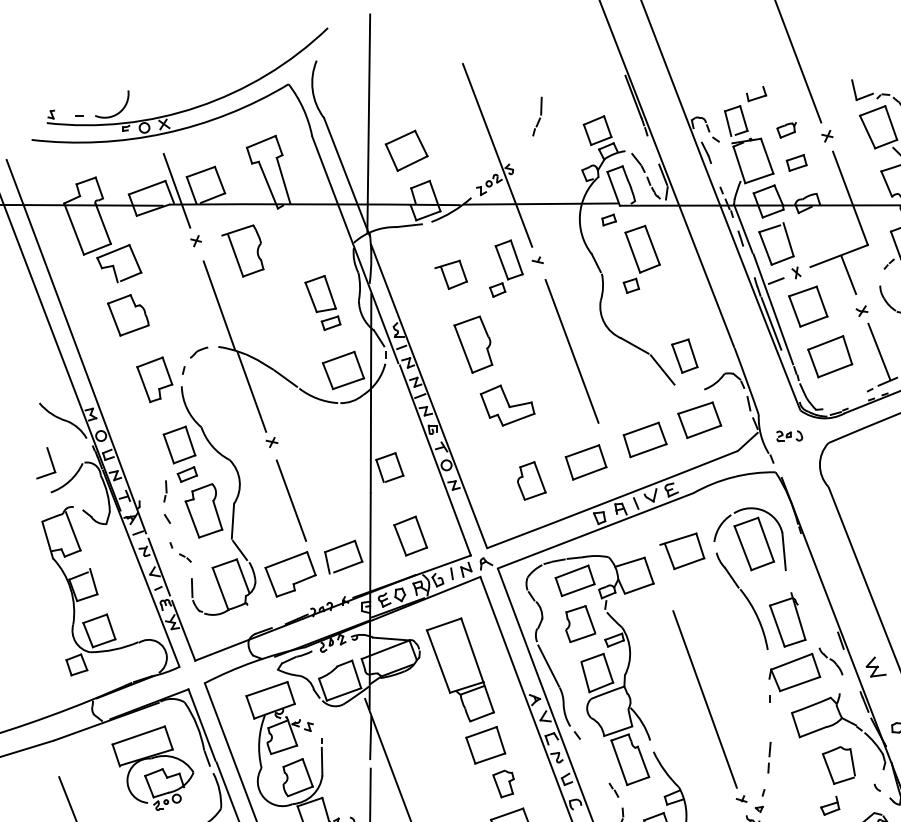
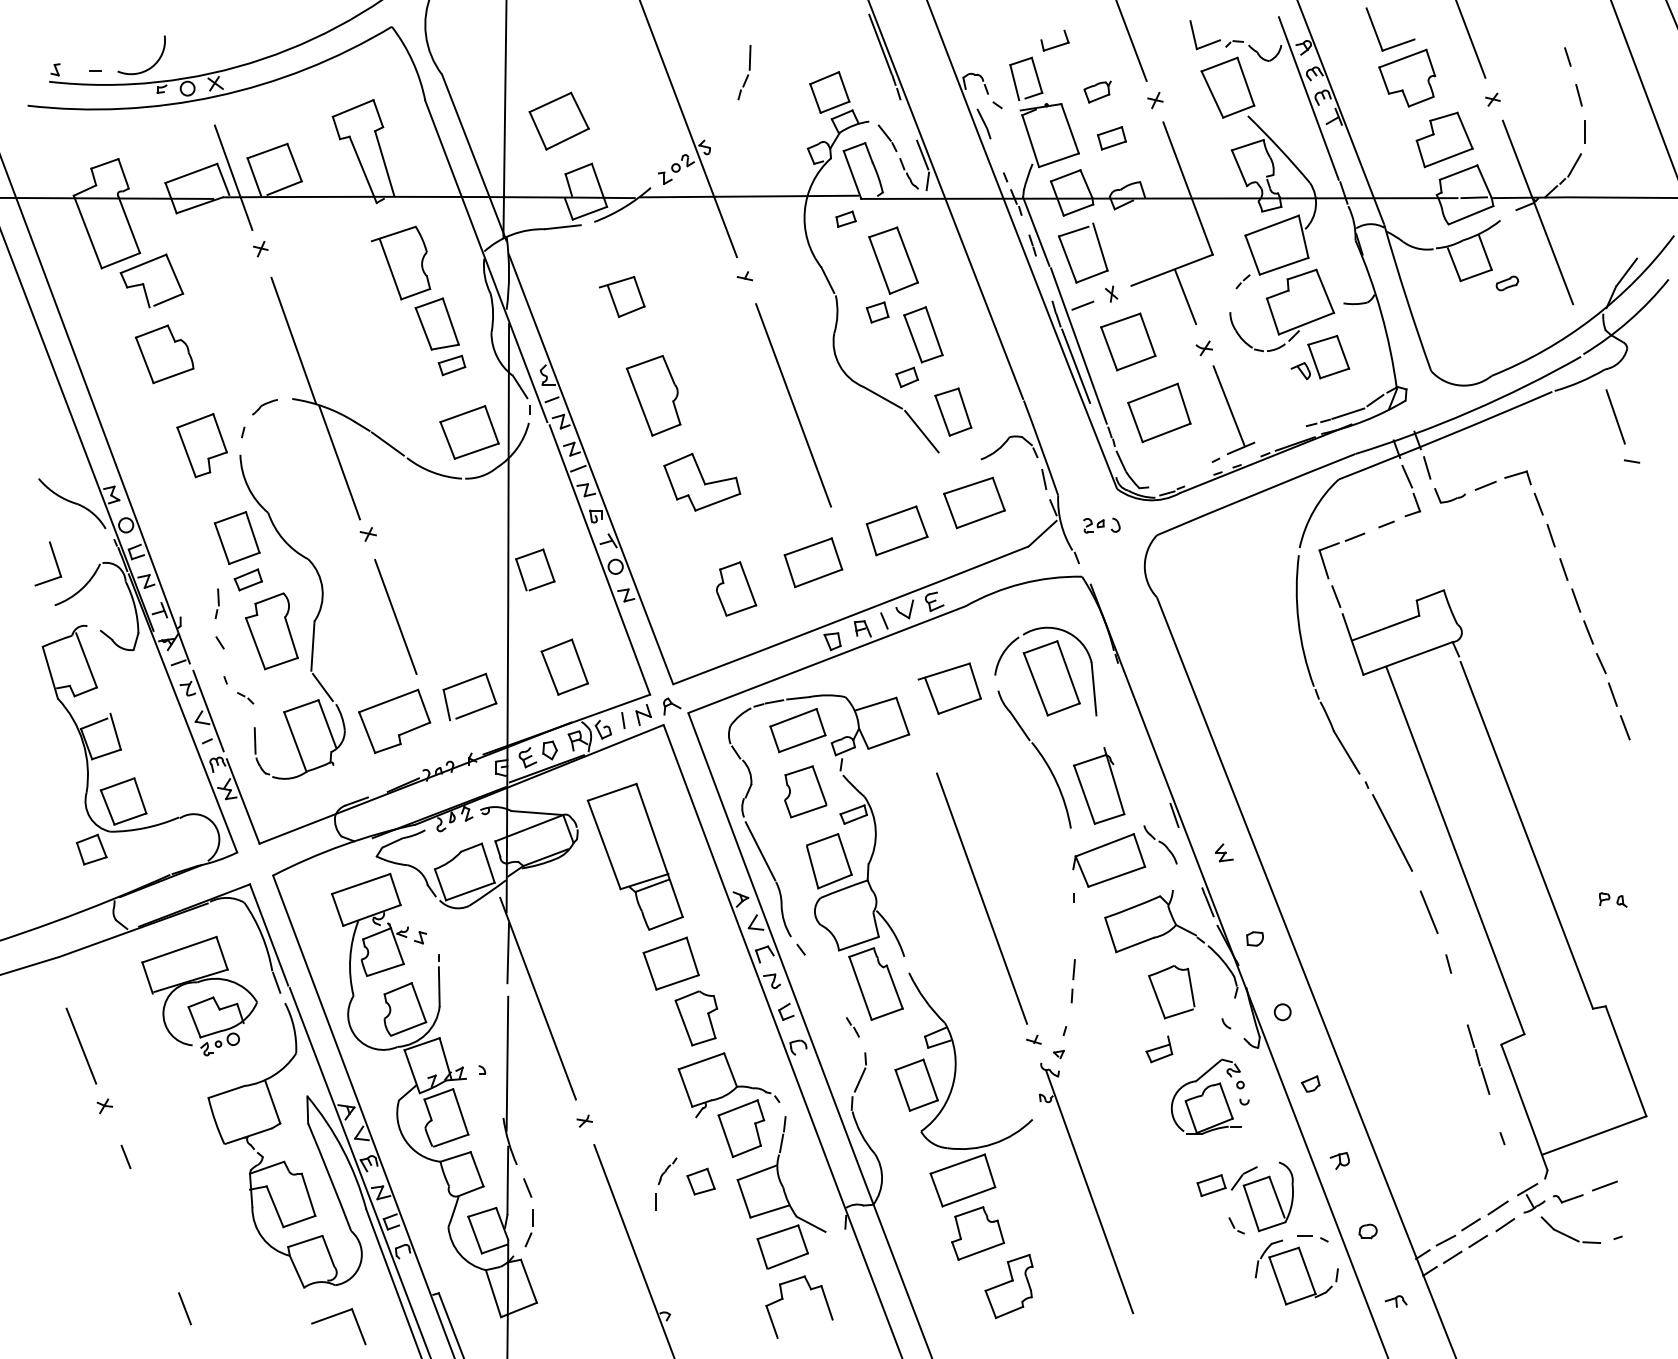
part: (243, 250) -> (401, 262), moved
part: (506, 268) -> (919, 347), moved
part: (875, 666) -> (1223, 852), size x0.62
part: (503, 784) -> (696, 1018), size x1.43

